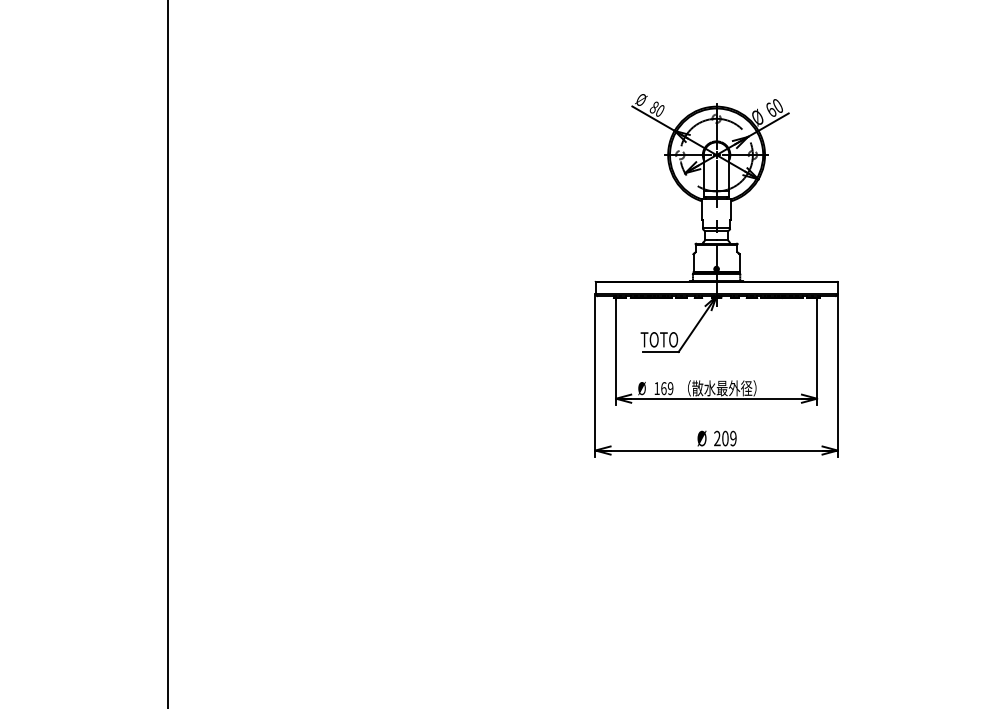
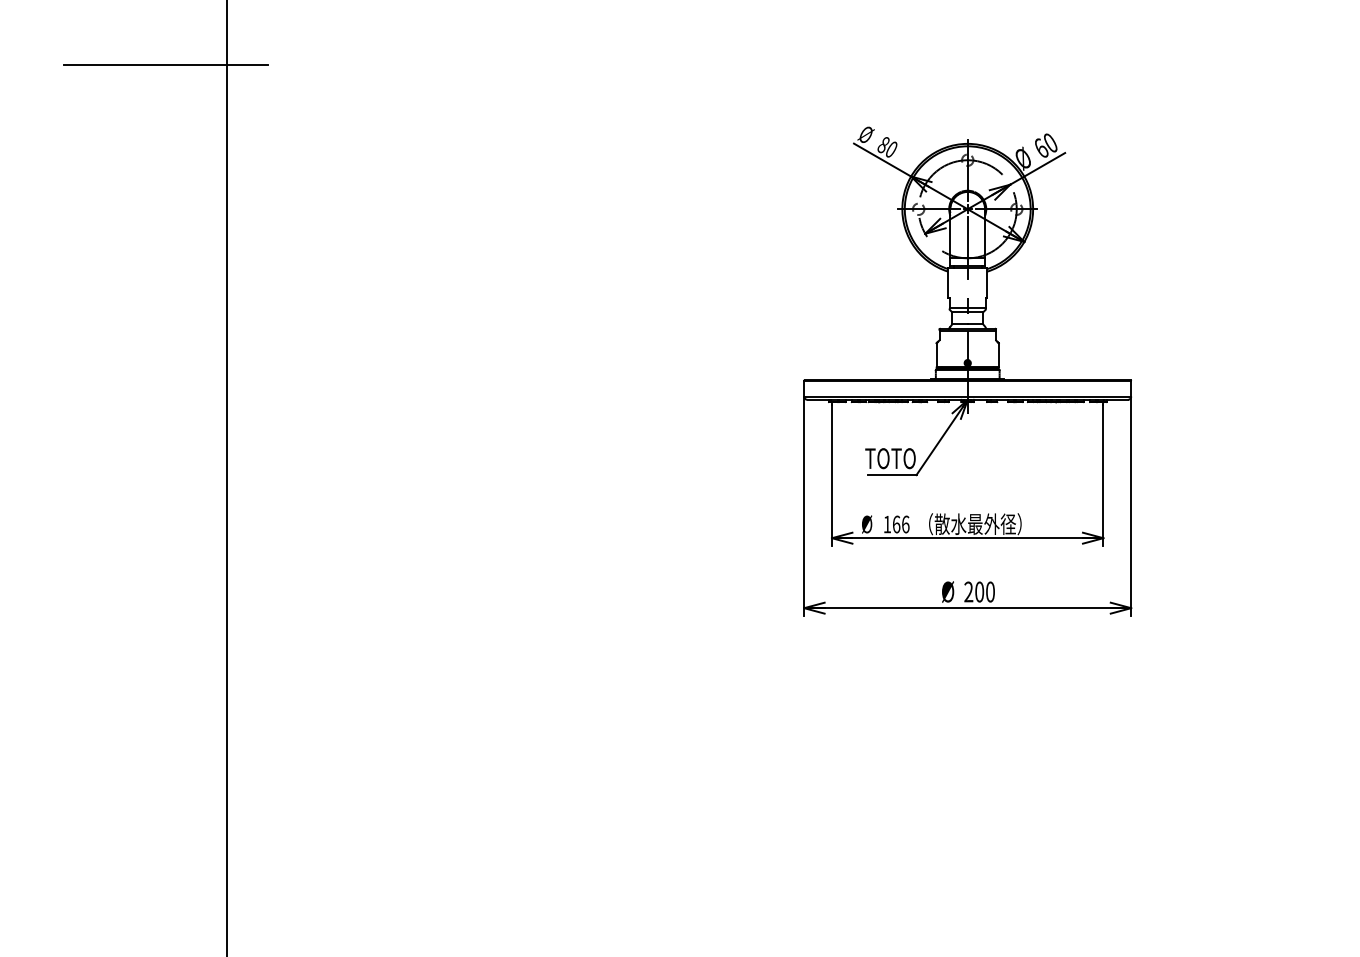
line: (122, 48) -> (165, 65), added
text: (670, 388) -> (905, 524), 169 -> 166
text: (733, 438) -> (990, 591), 209 -> 200

